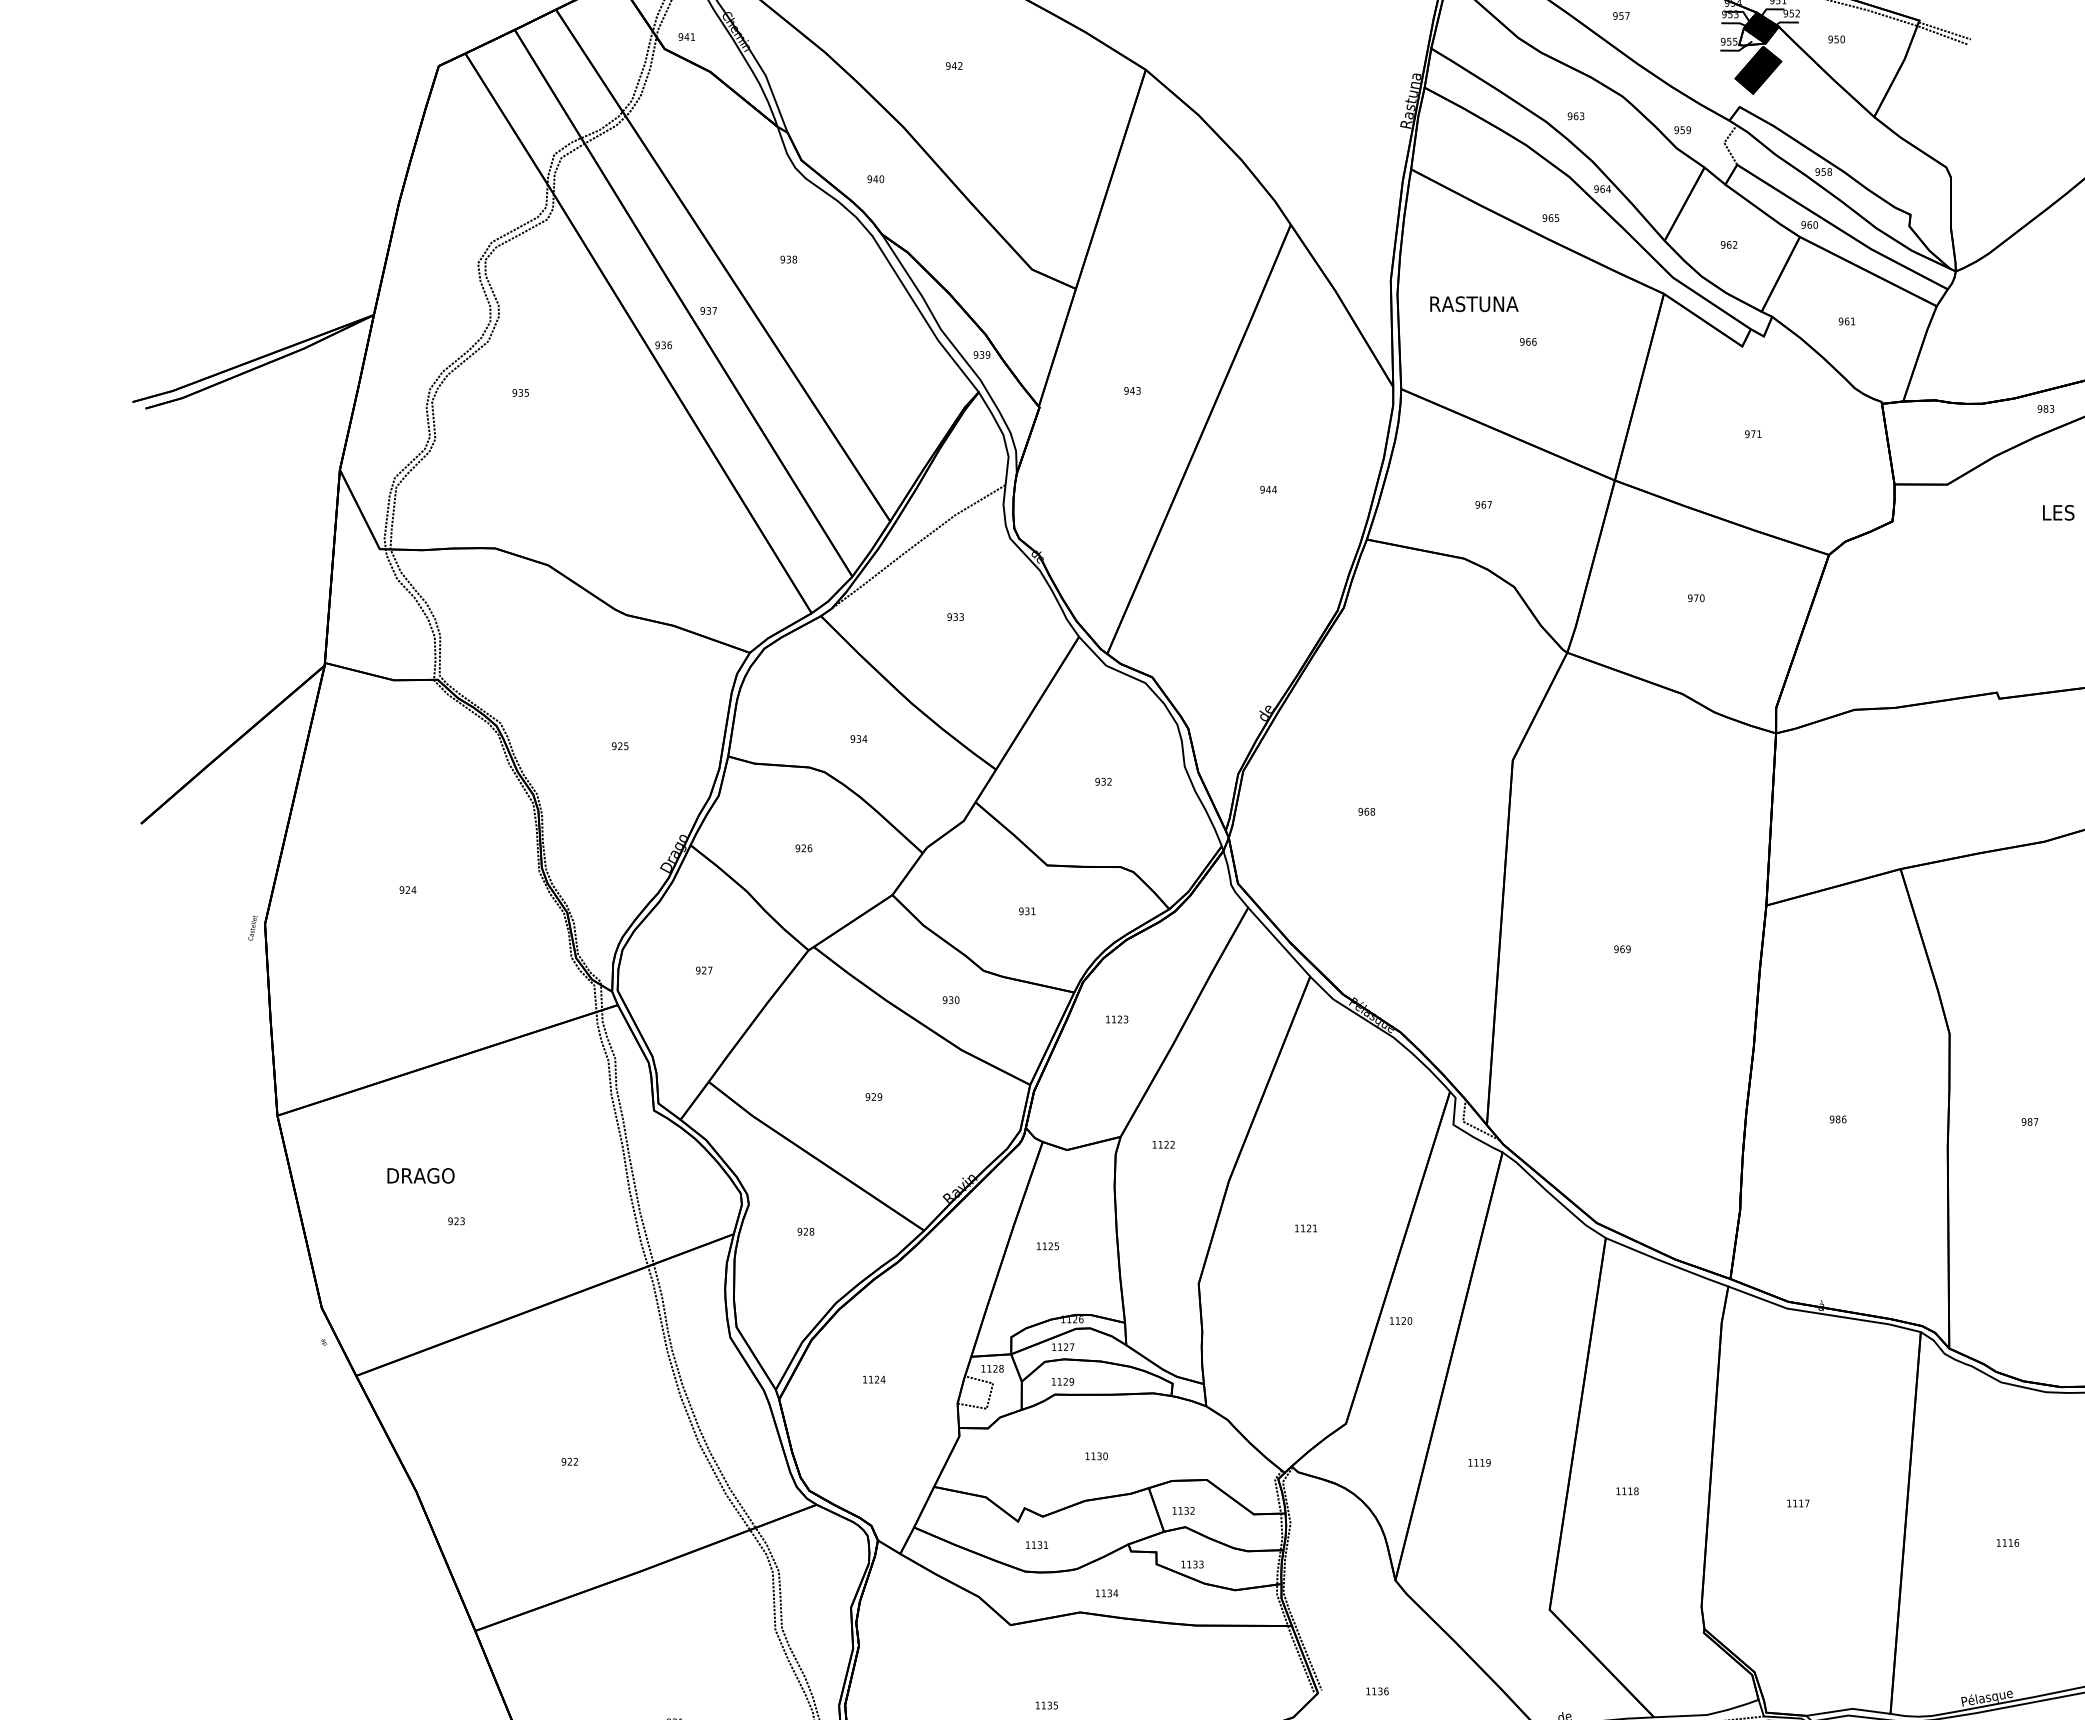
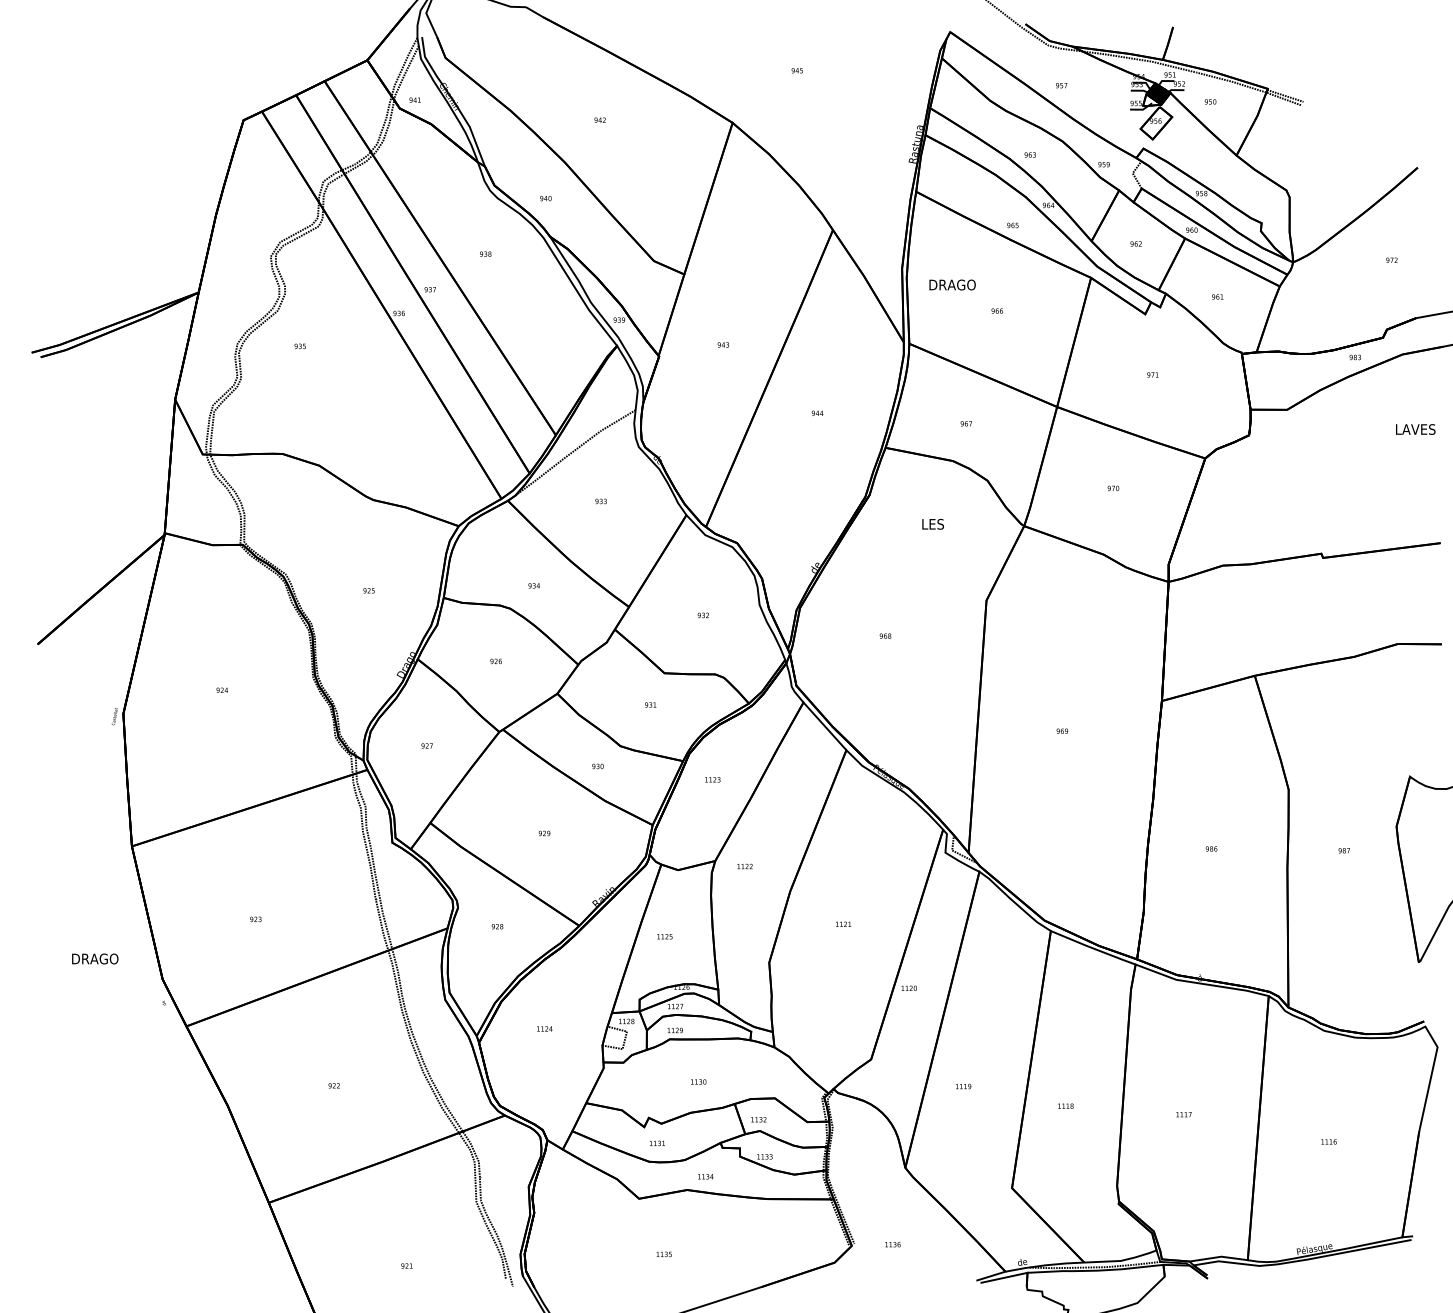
fill: (1758, 69) -> (1156, 122), removed
text: (1475, 303) -> (960, 284), RASTUNA -> DRAGO
text: (2057, 513) -> (932, 524), moved
text: (421, 1175) -> (95, 958), moved

